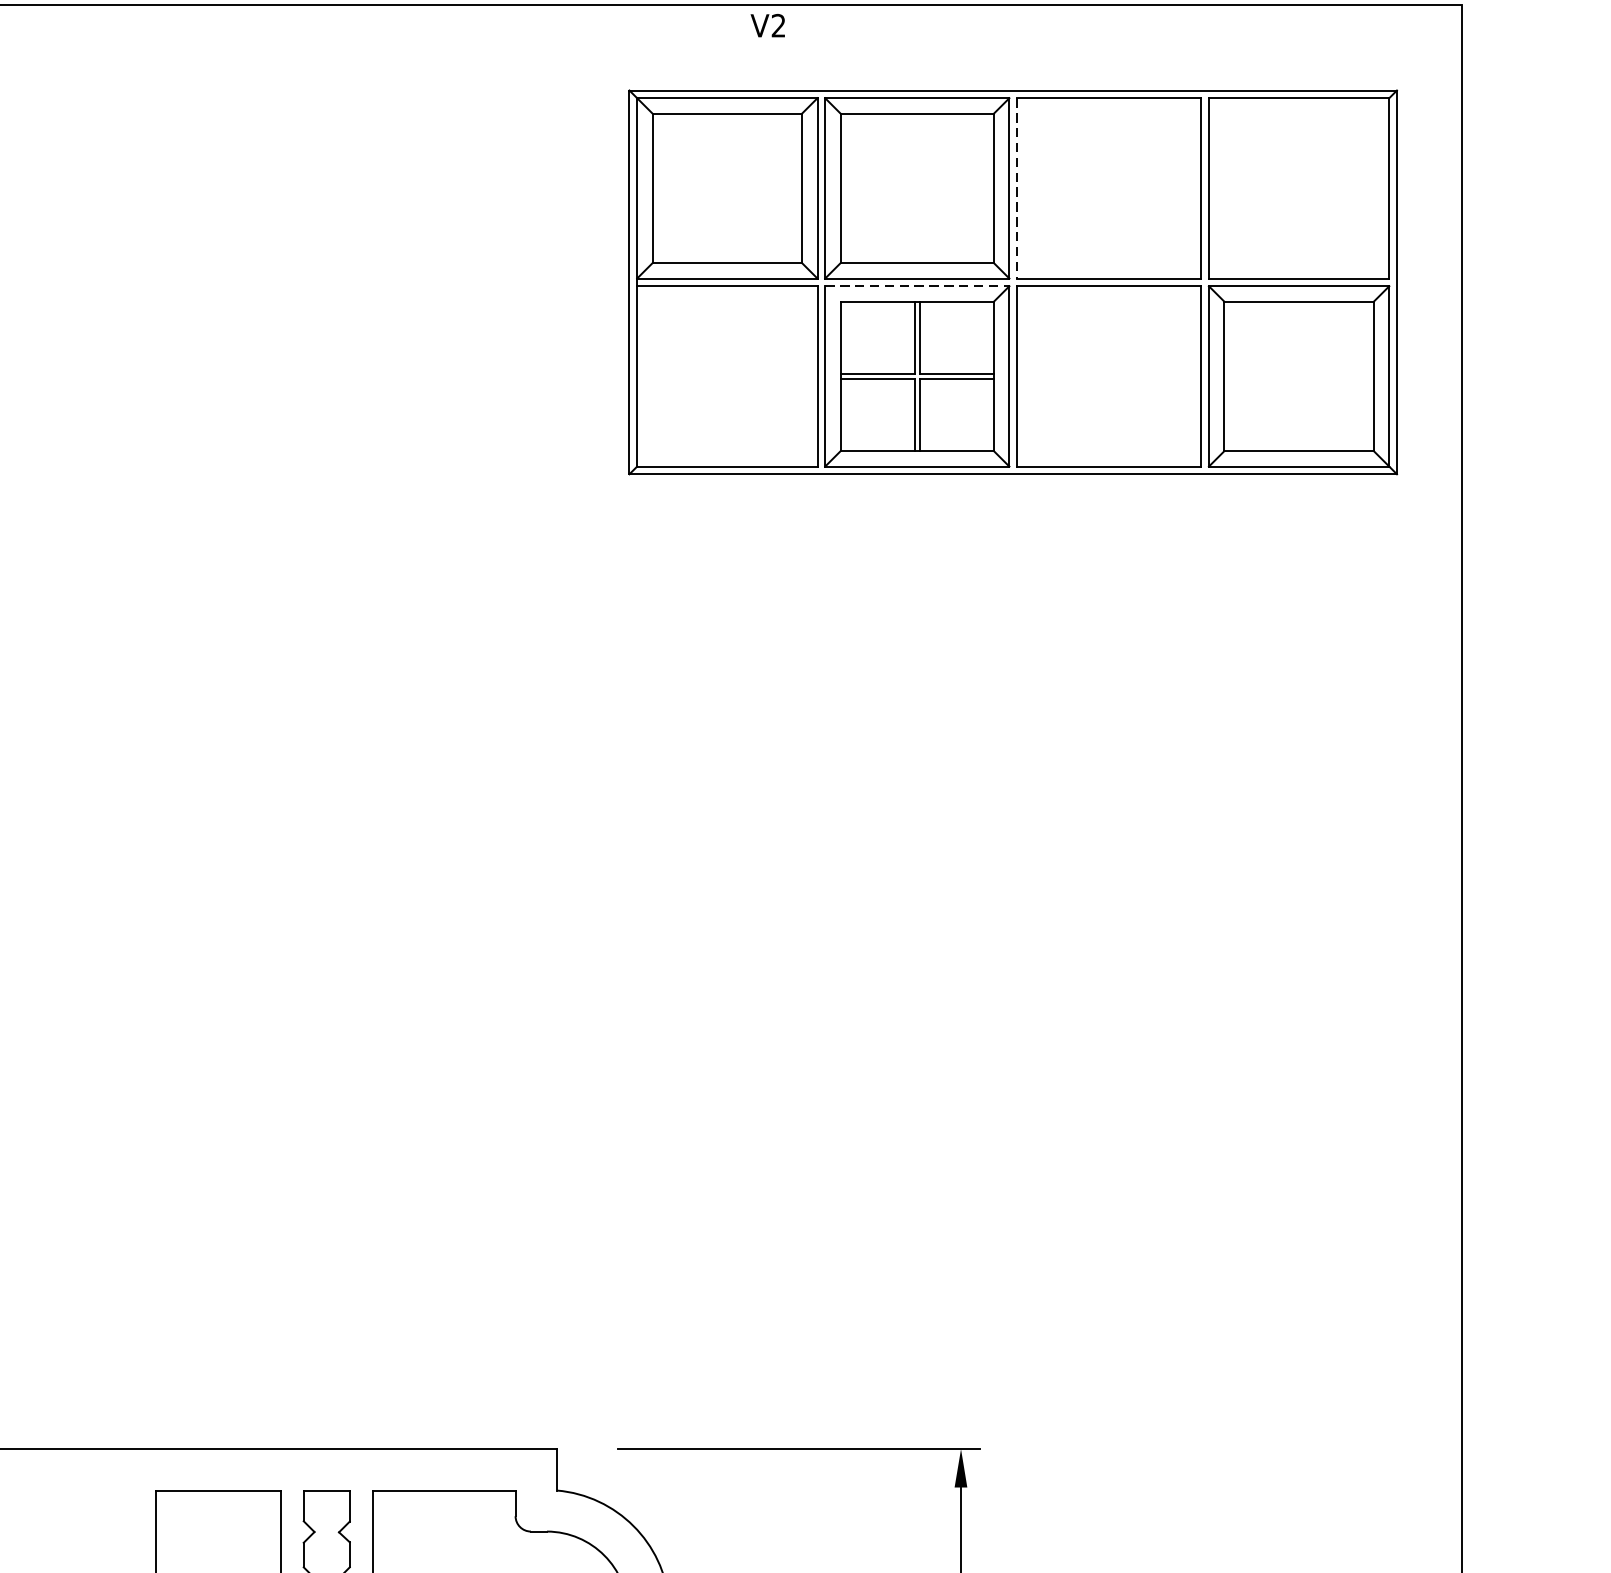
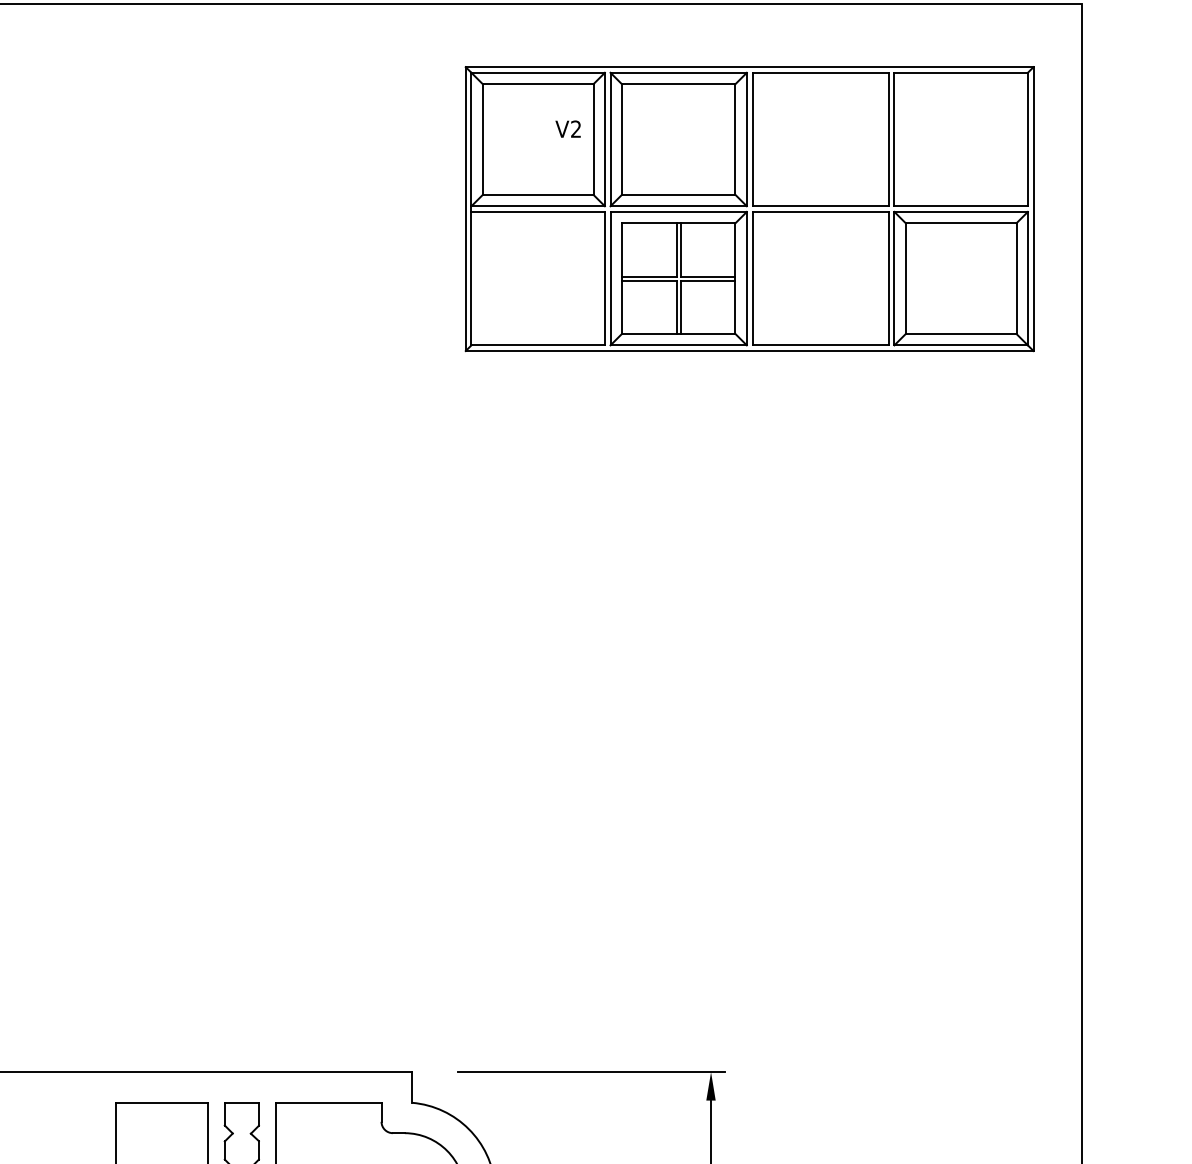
text: (766, 24) -> (567, 128), moved
line: (1017, 188) -> (752, 139), dashed -> solid
line: (918, 285) -> (679, 211), dashed -> solid

